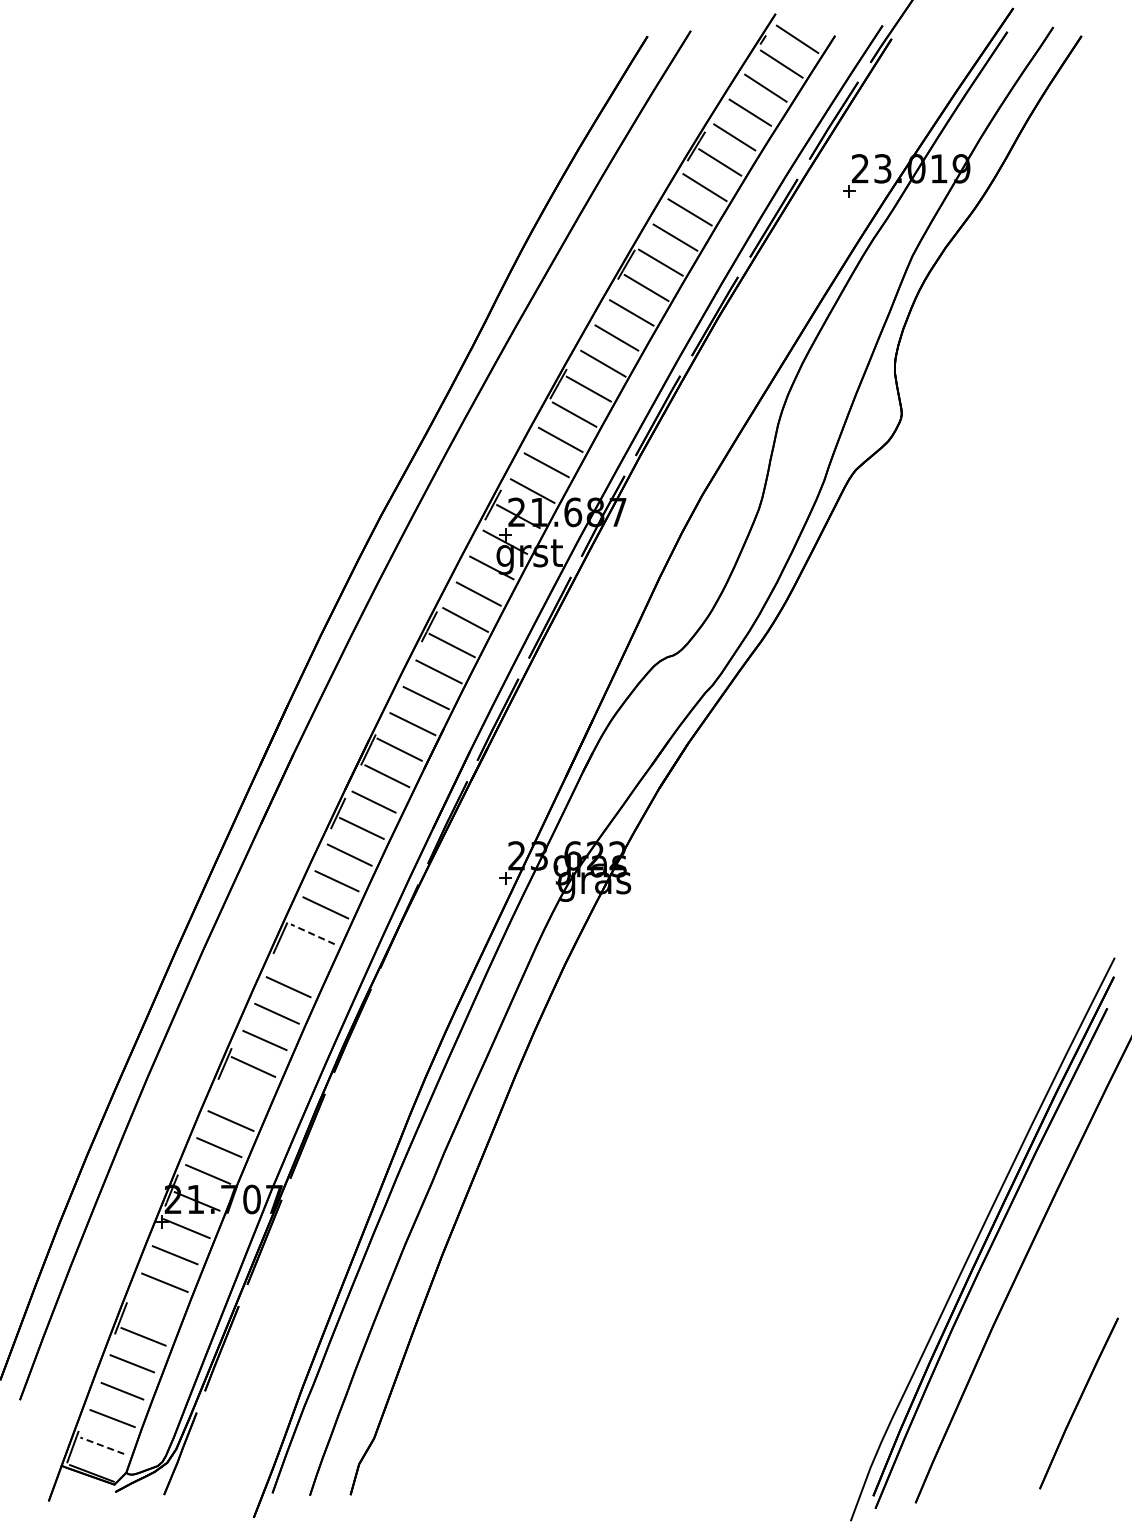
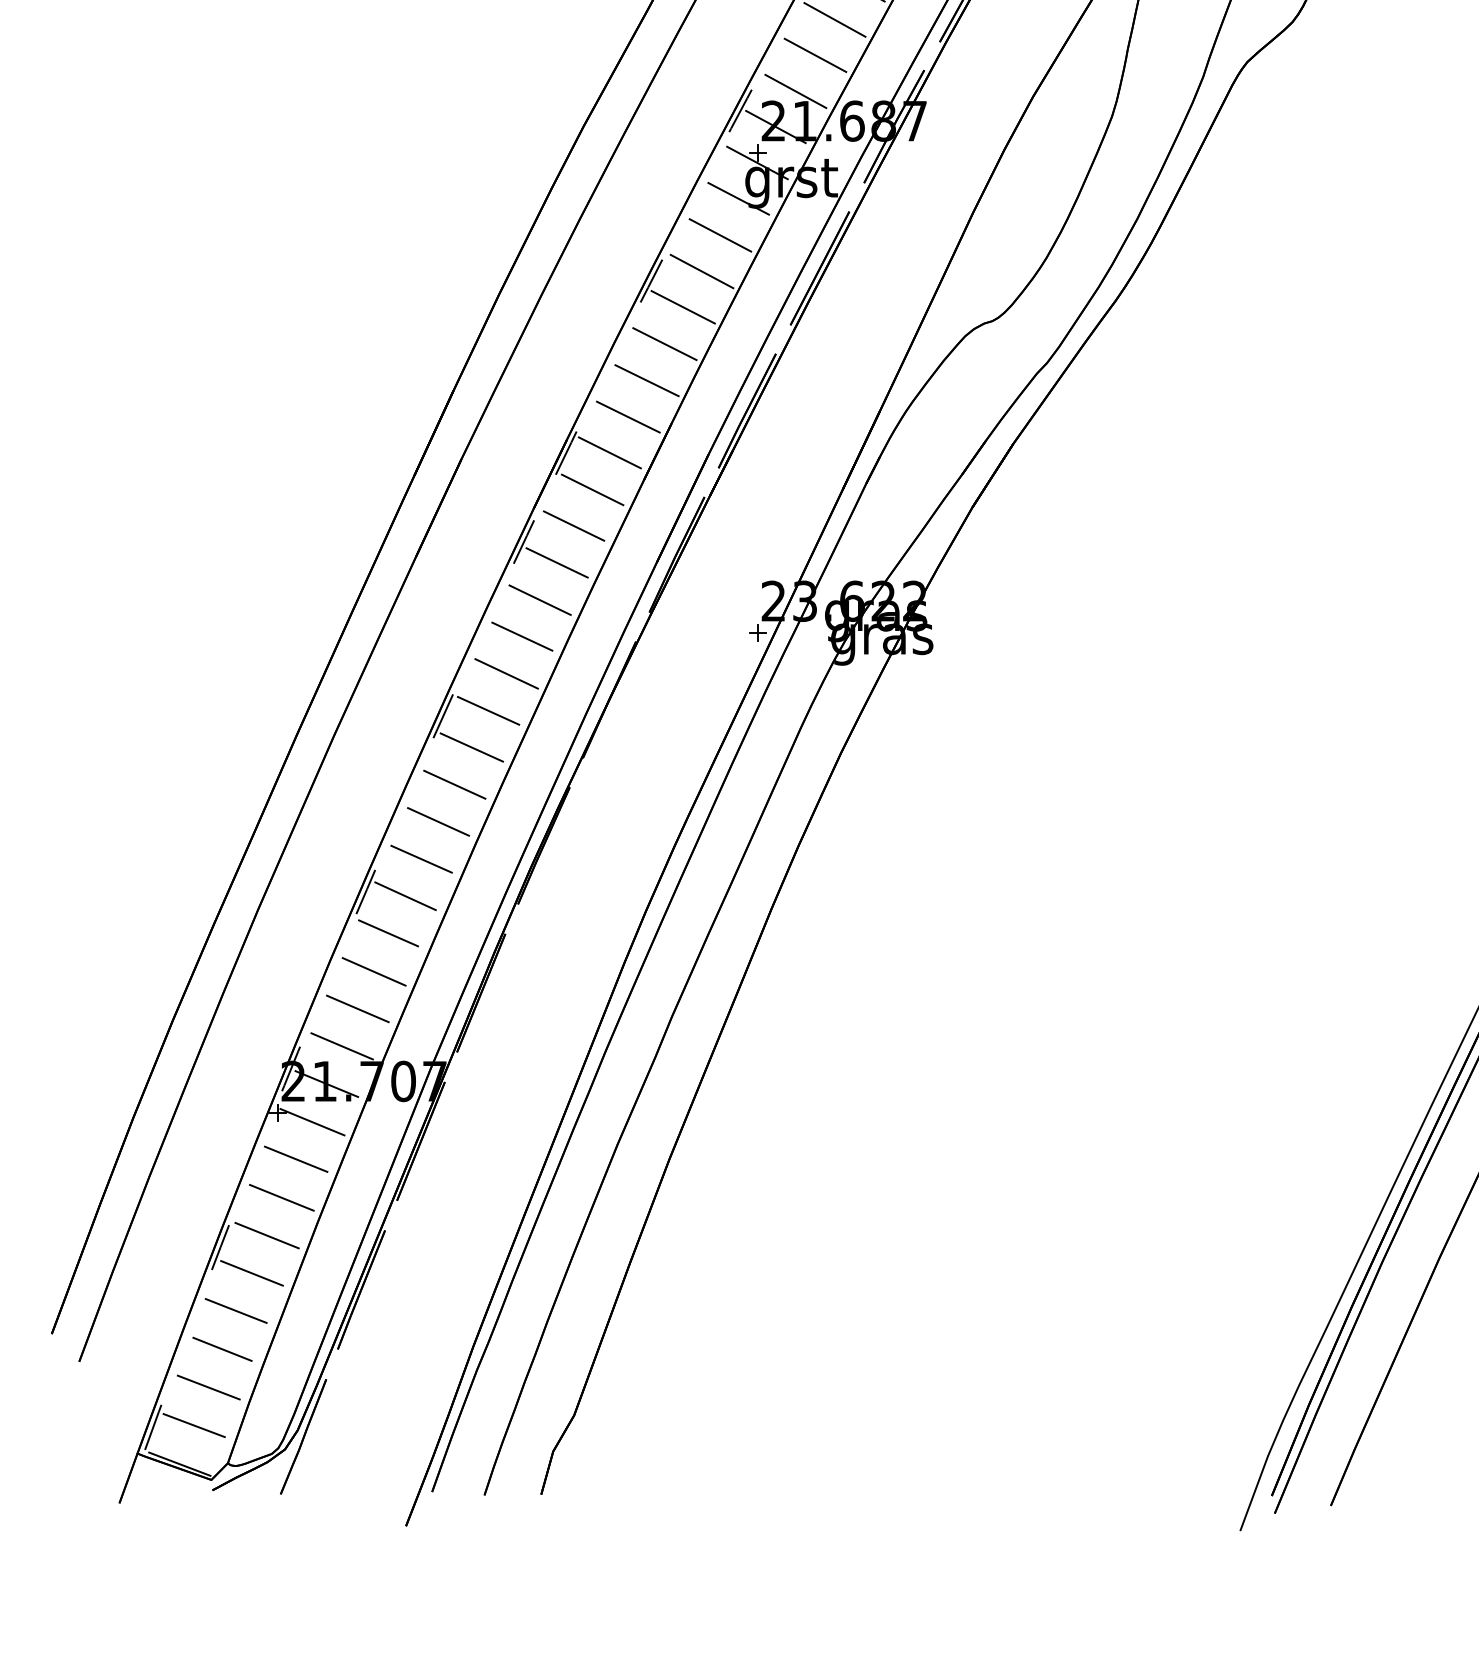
line: (312, 934) -> (488, 711), dashed -> solid
line: (300, 960) -> (471, 747), added
line: (241, 1093) -> (388, 933), added
line: (154, 1309) -> (267, 1235), added
line: (101, 1445) -> (193, 1425), dashed -> solid

